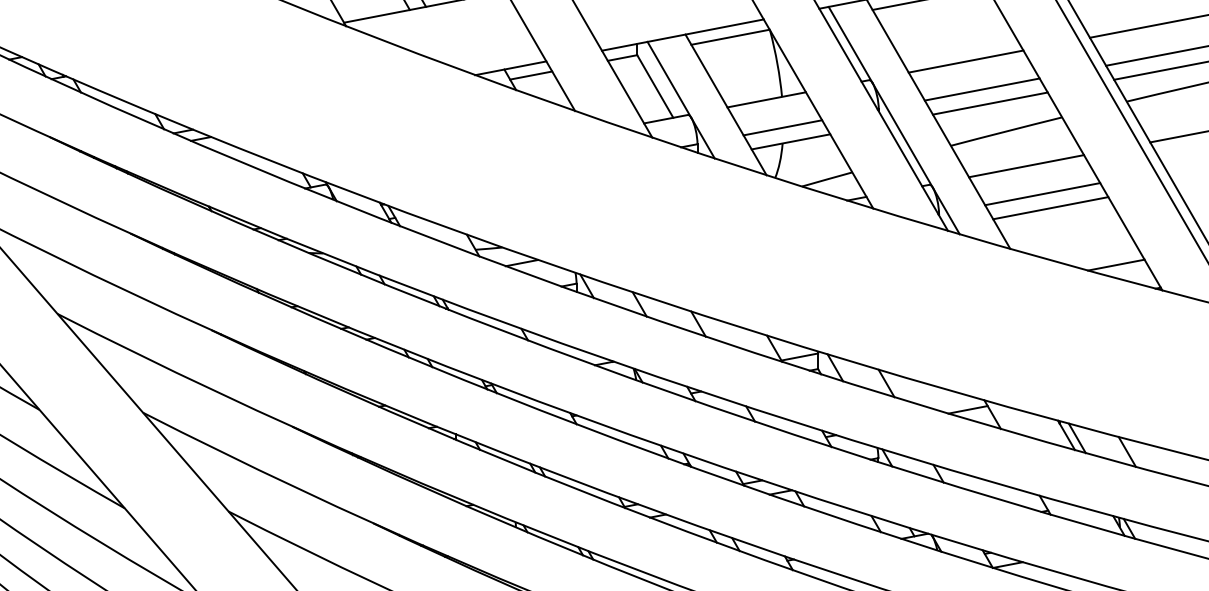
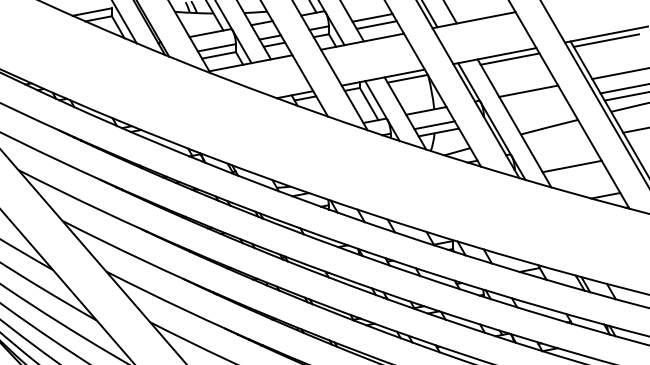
line: (981, 89) -> (536, 105), removed
line: (989, 102) -> (540, 112), removed
line: (1026, 165) -> (559, 144), removed
line: (1041, 192) -> (567, 158), removed

